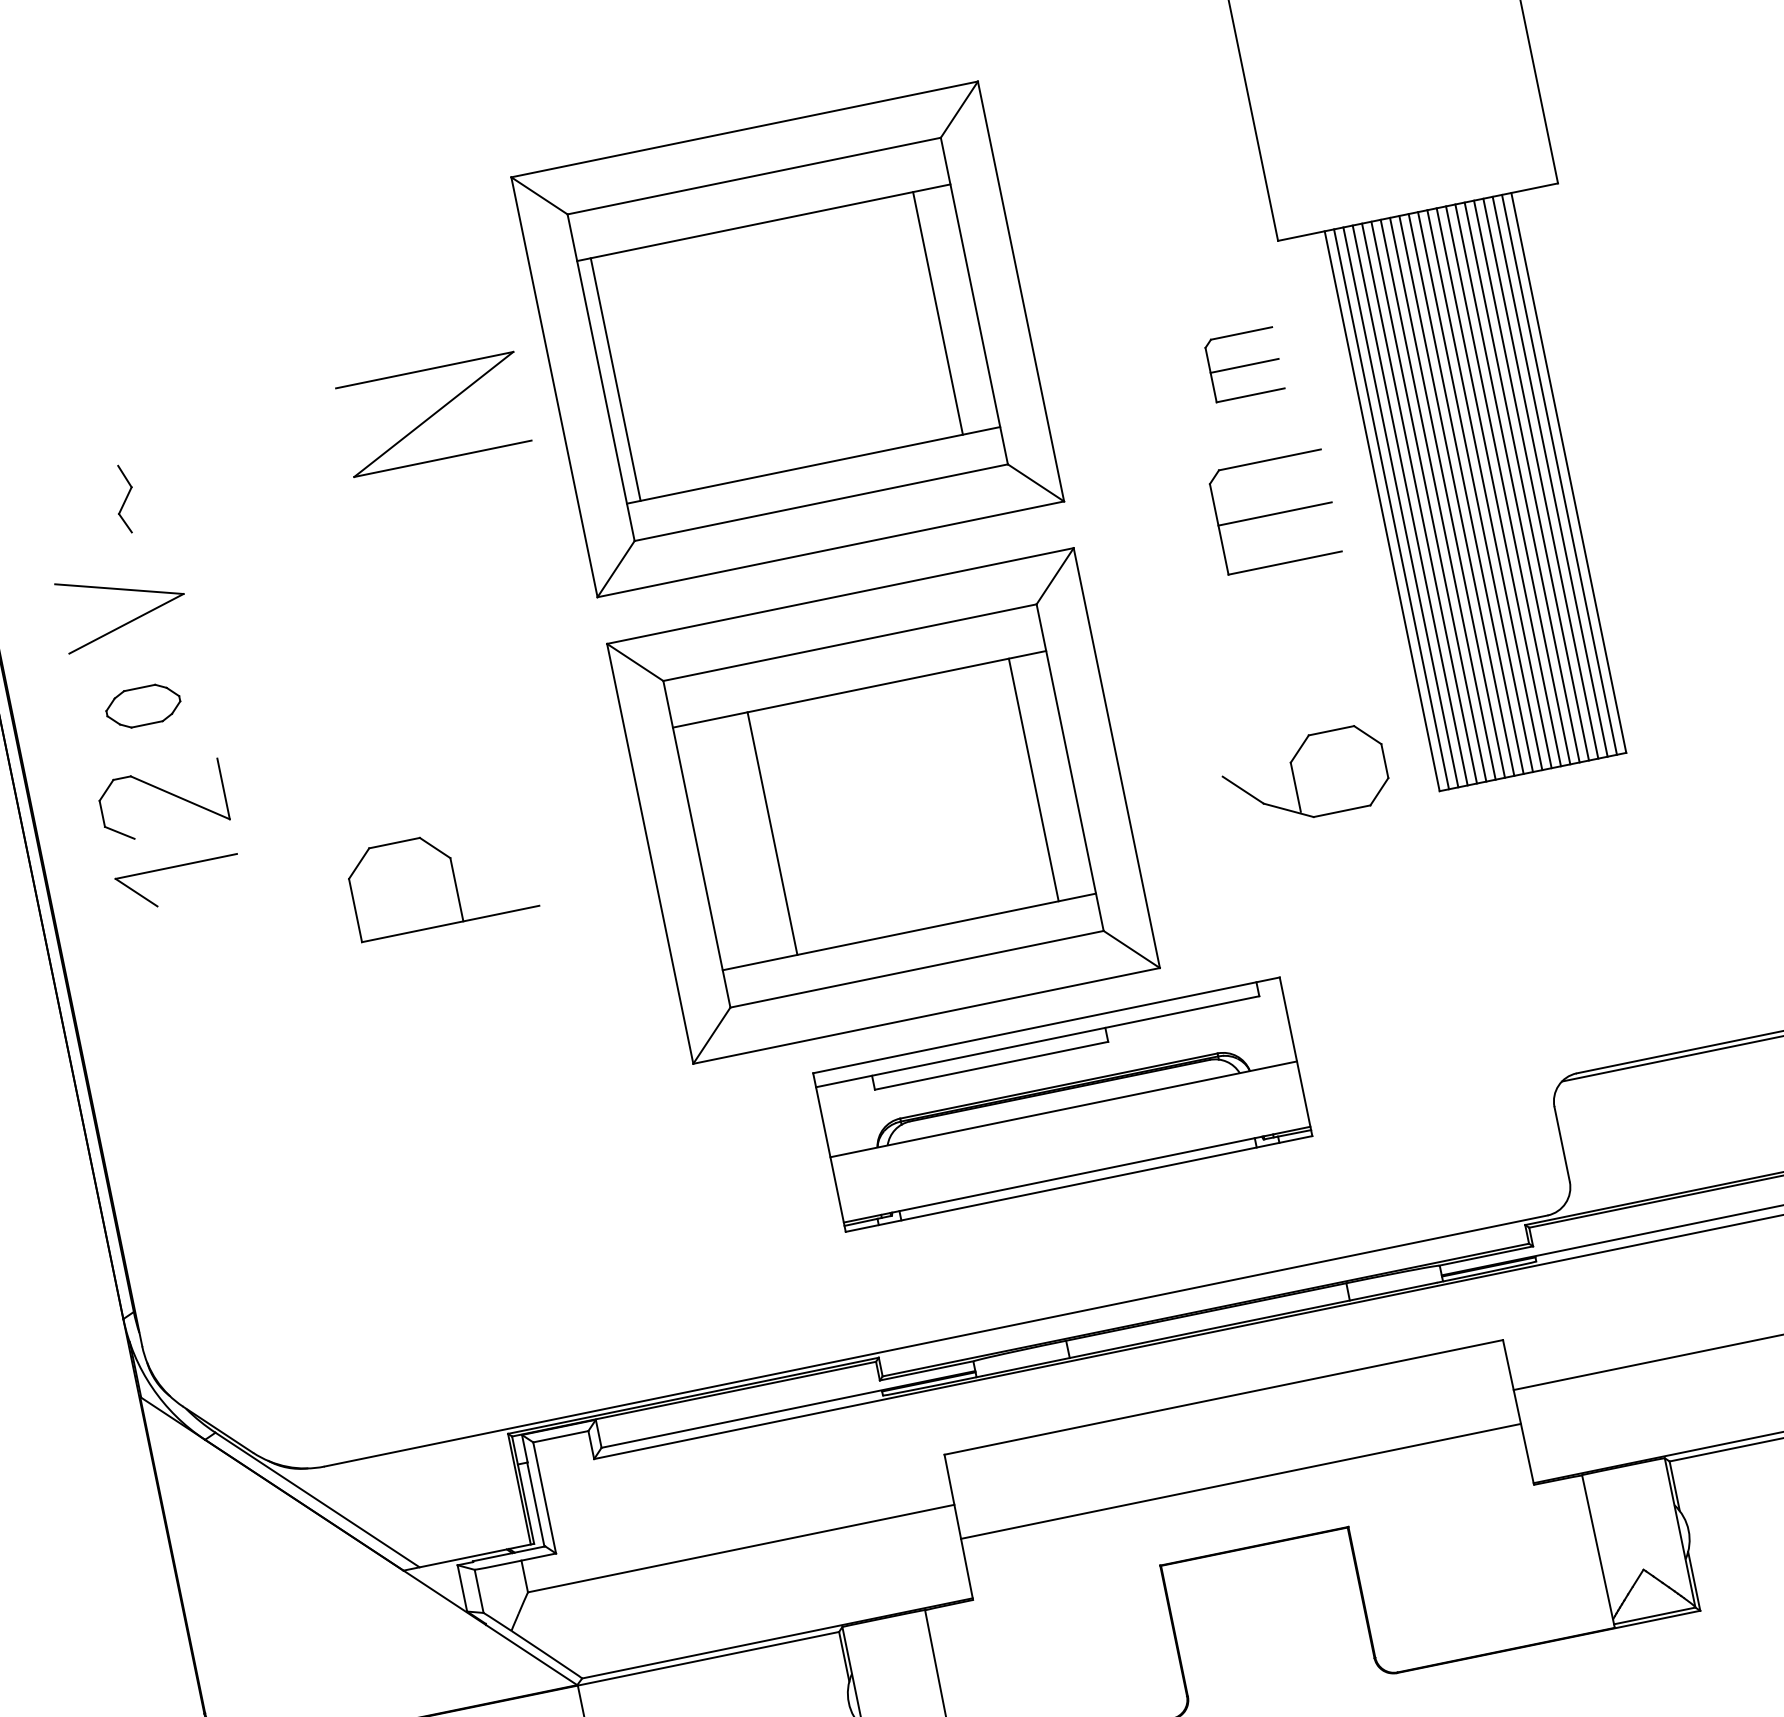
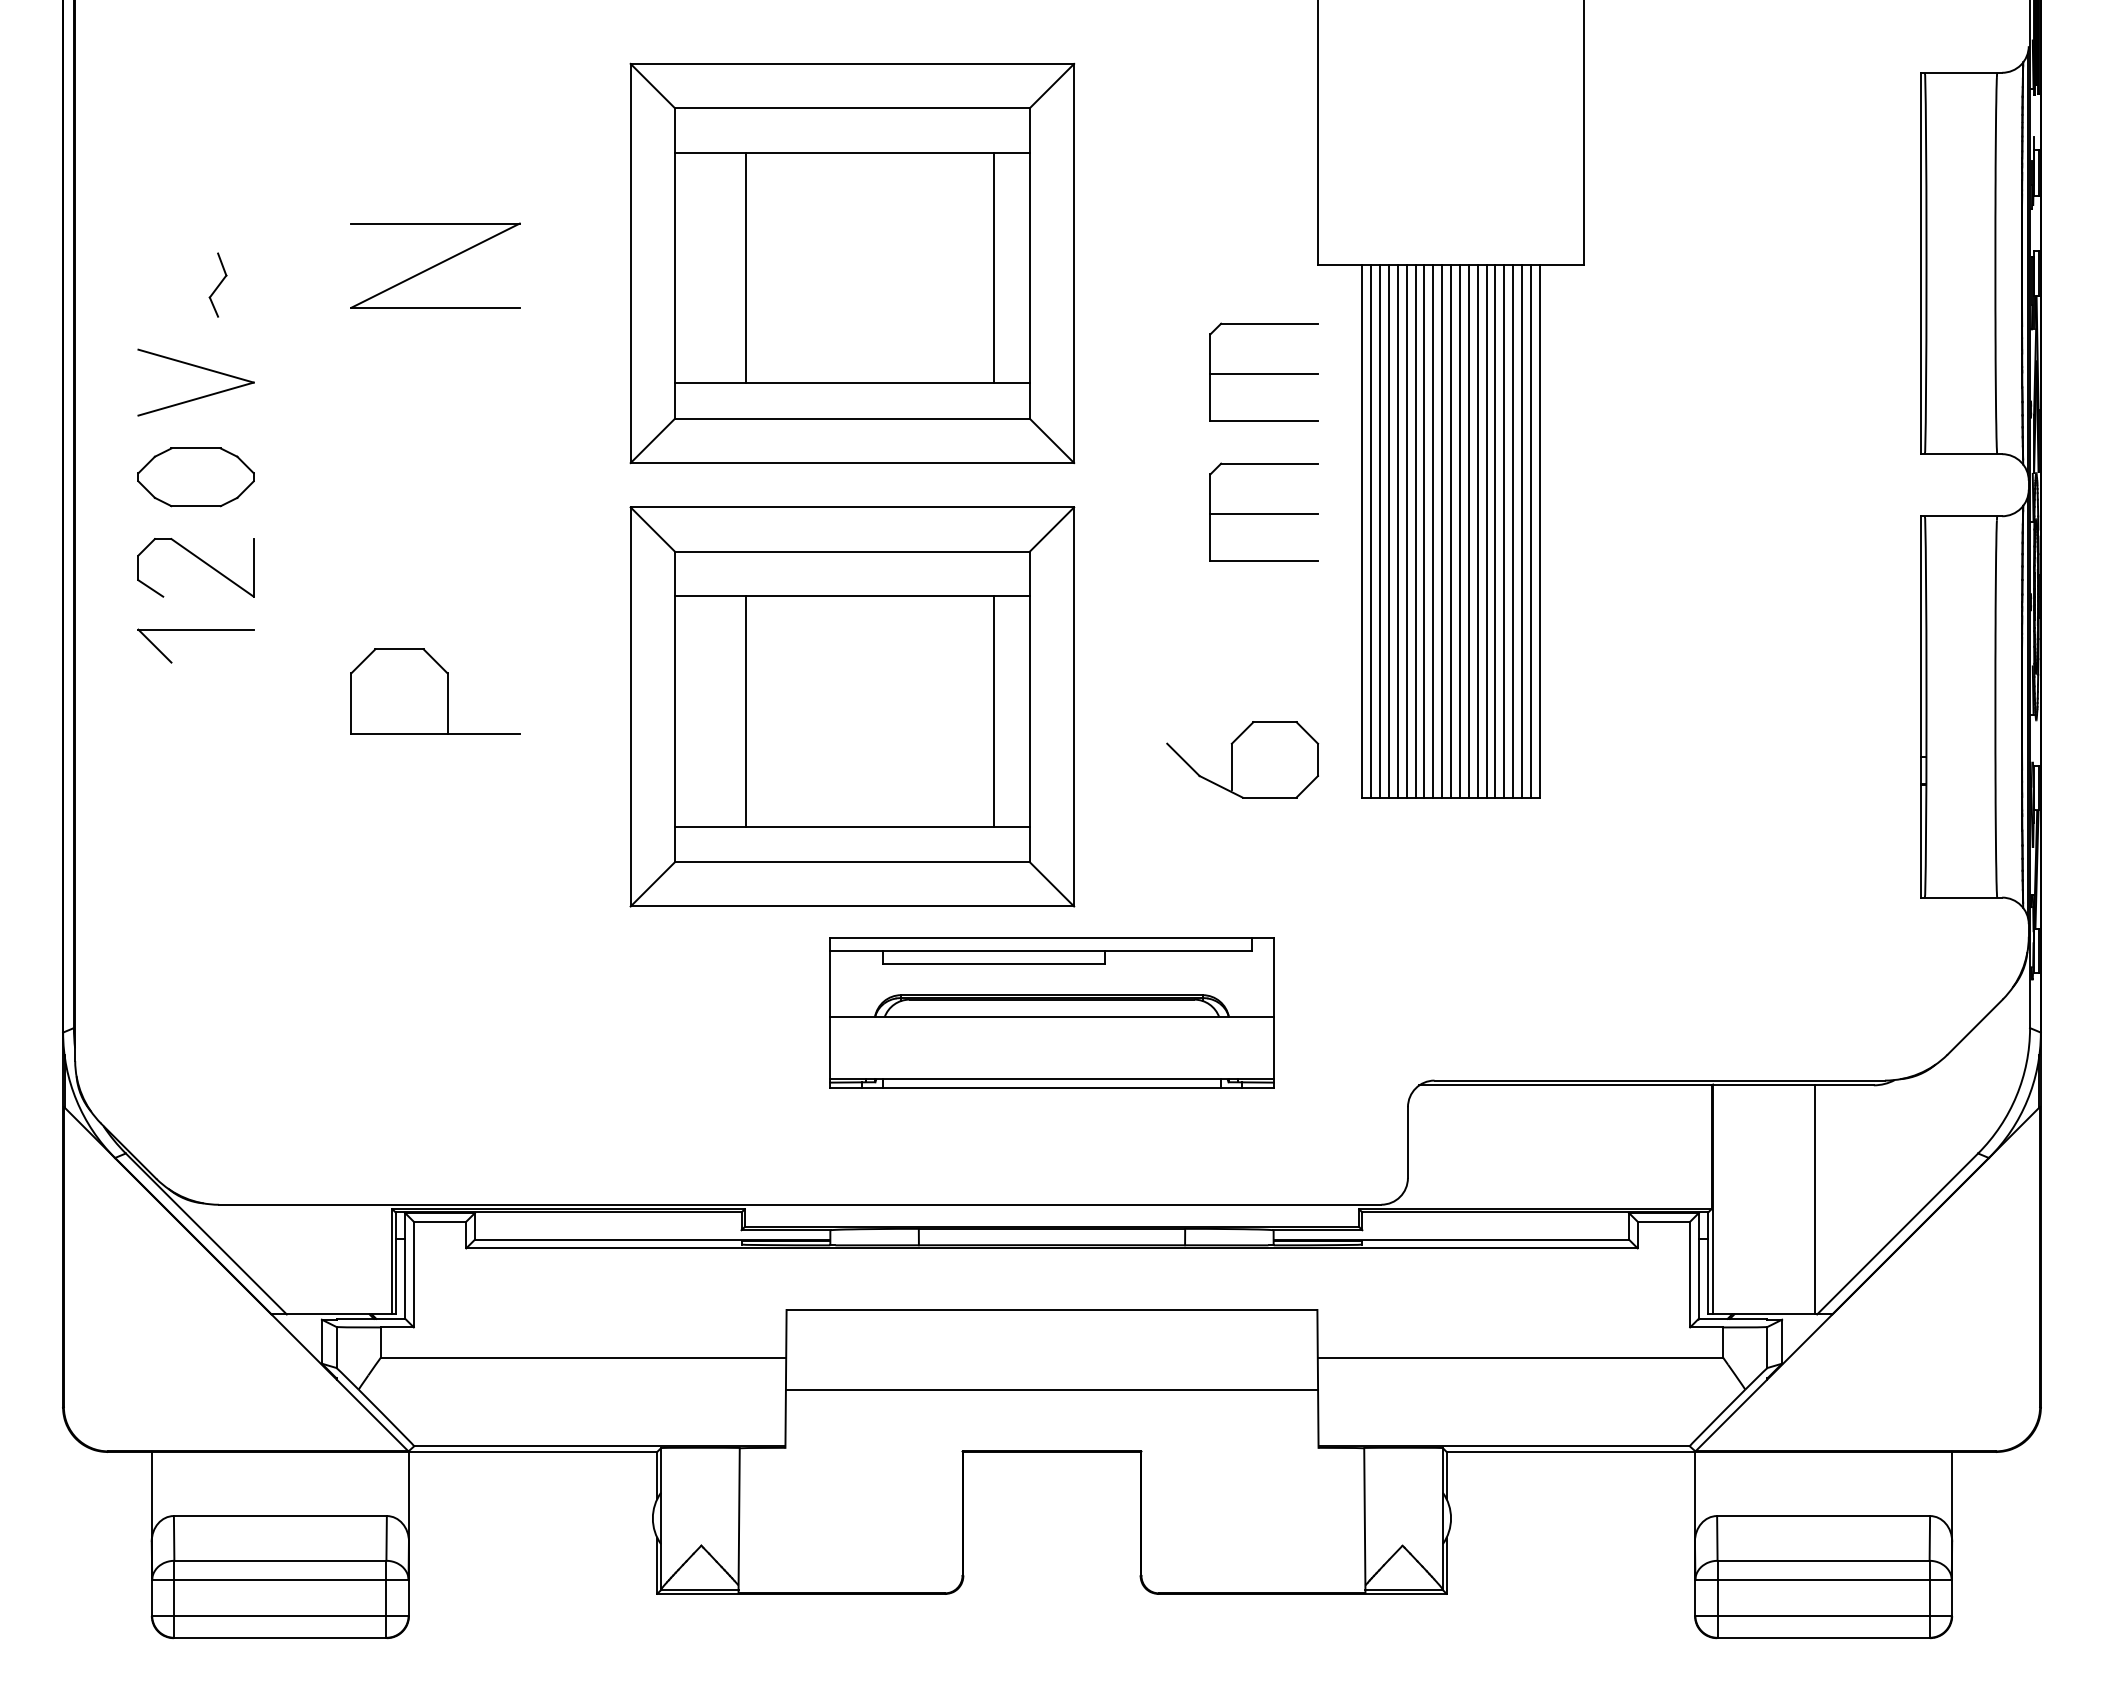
part: (1243, 364) -> (1263, 371), size x1.67
line: (615, 379) -> (745, 267), moved
part: (433, 414) -> (435, 265), moved
part: (142, 706) -> (195, 477), size x1.67
part: (1062, 1104) -> (1051, 1012), moved

